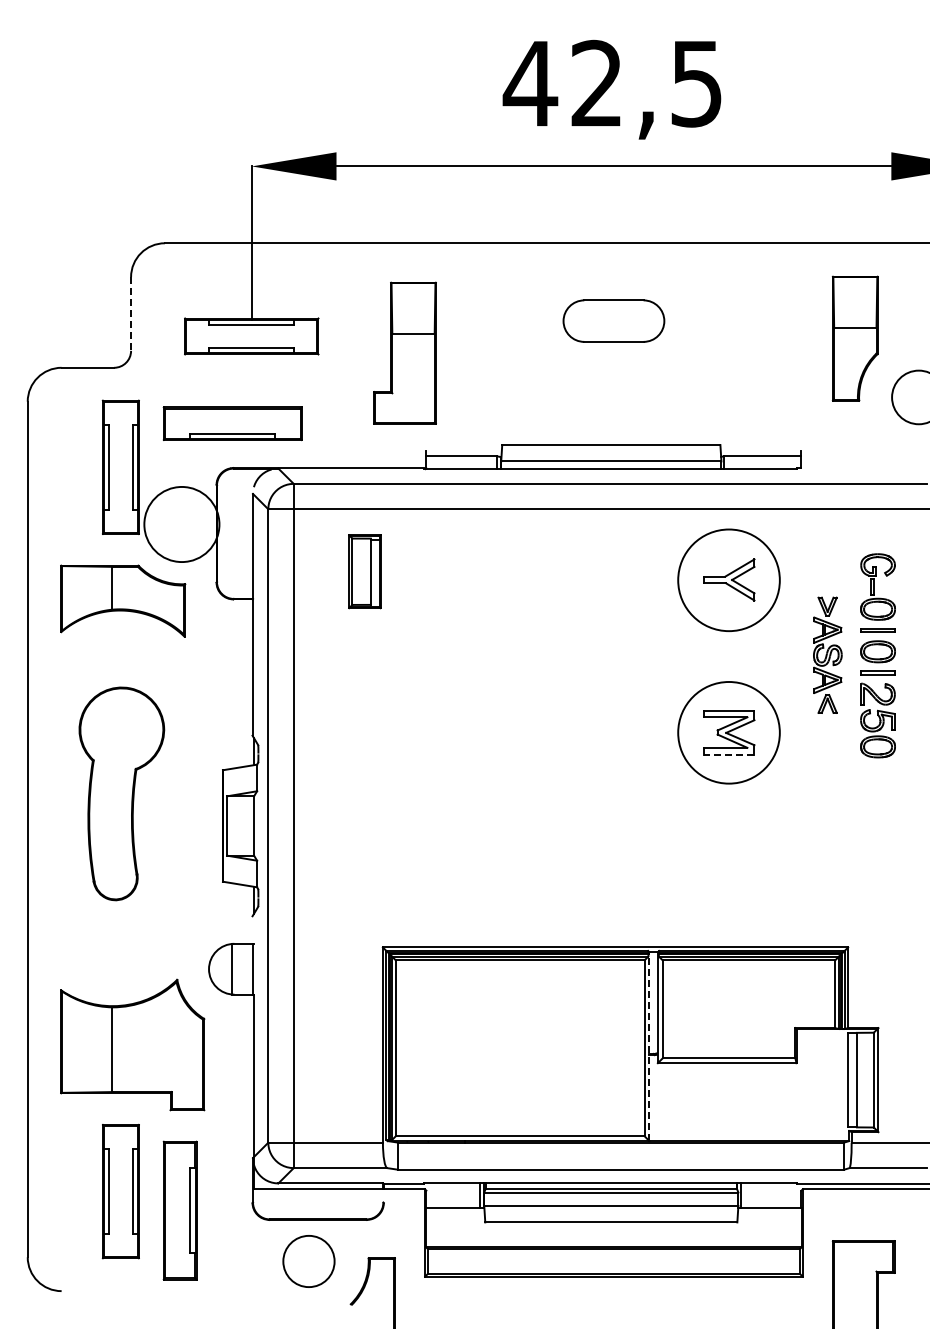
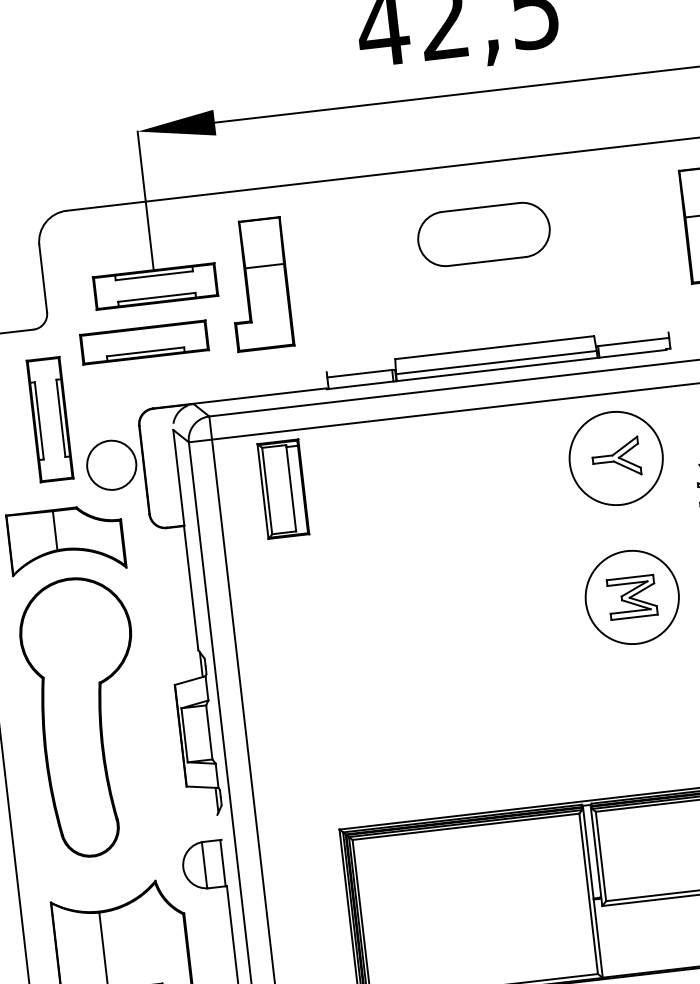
line: (131, 314) -> (43, 279), dashed -> solid
part: (613, 320) -> (483, 233), size x1.43
part: (404, 352) -> (258, 283), moved
part: (232, 423) -> (144, 342), moved
circle: (181, 524) -> (111, 465), size x0.71
part: (364, 571) -> (283, 488), size x1.43
line: (728, 754) -> (634, 617), dashed -> solid
part: (121, 793) -> (85, 716), size x1.43
line: (649, 1046) -> (592, 891), dashed -> solid

